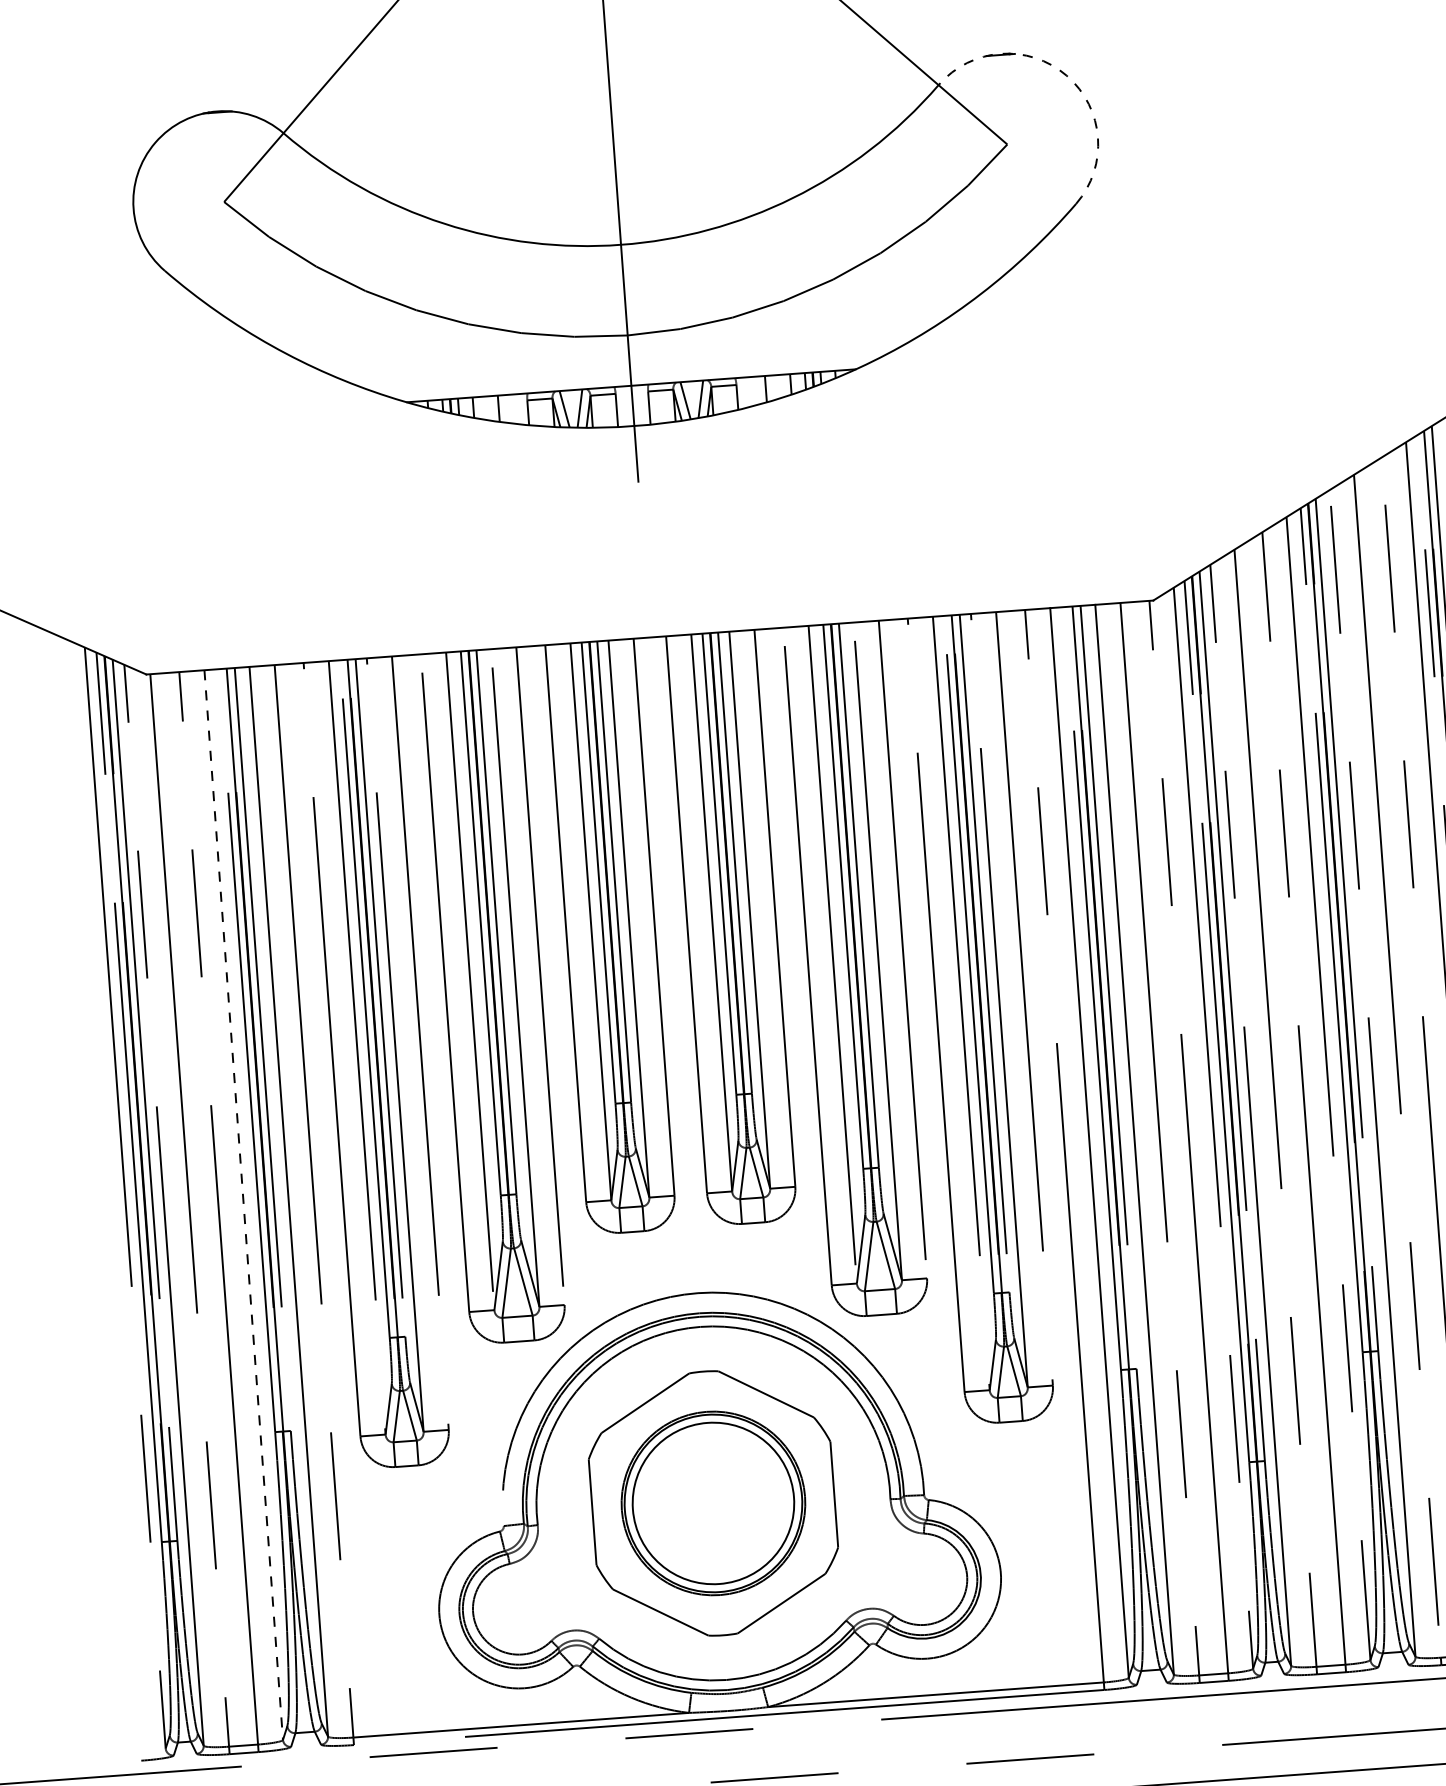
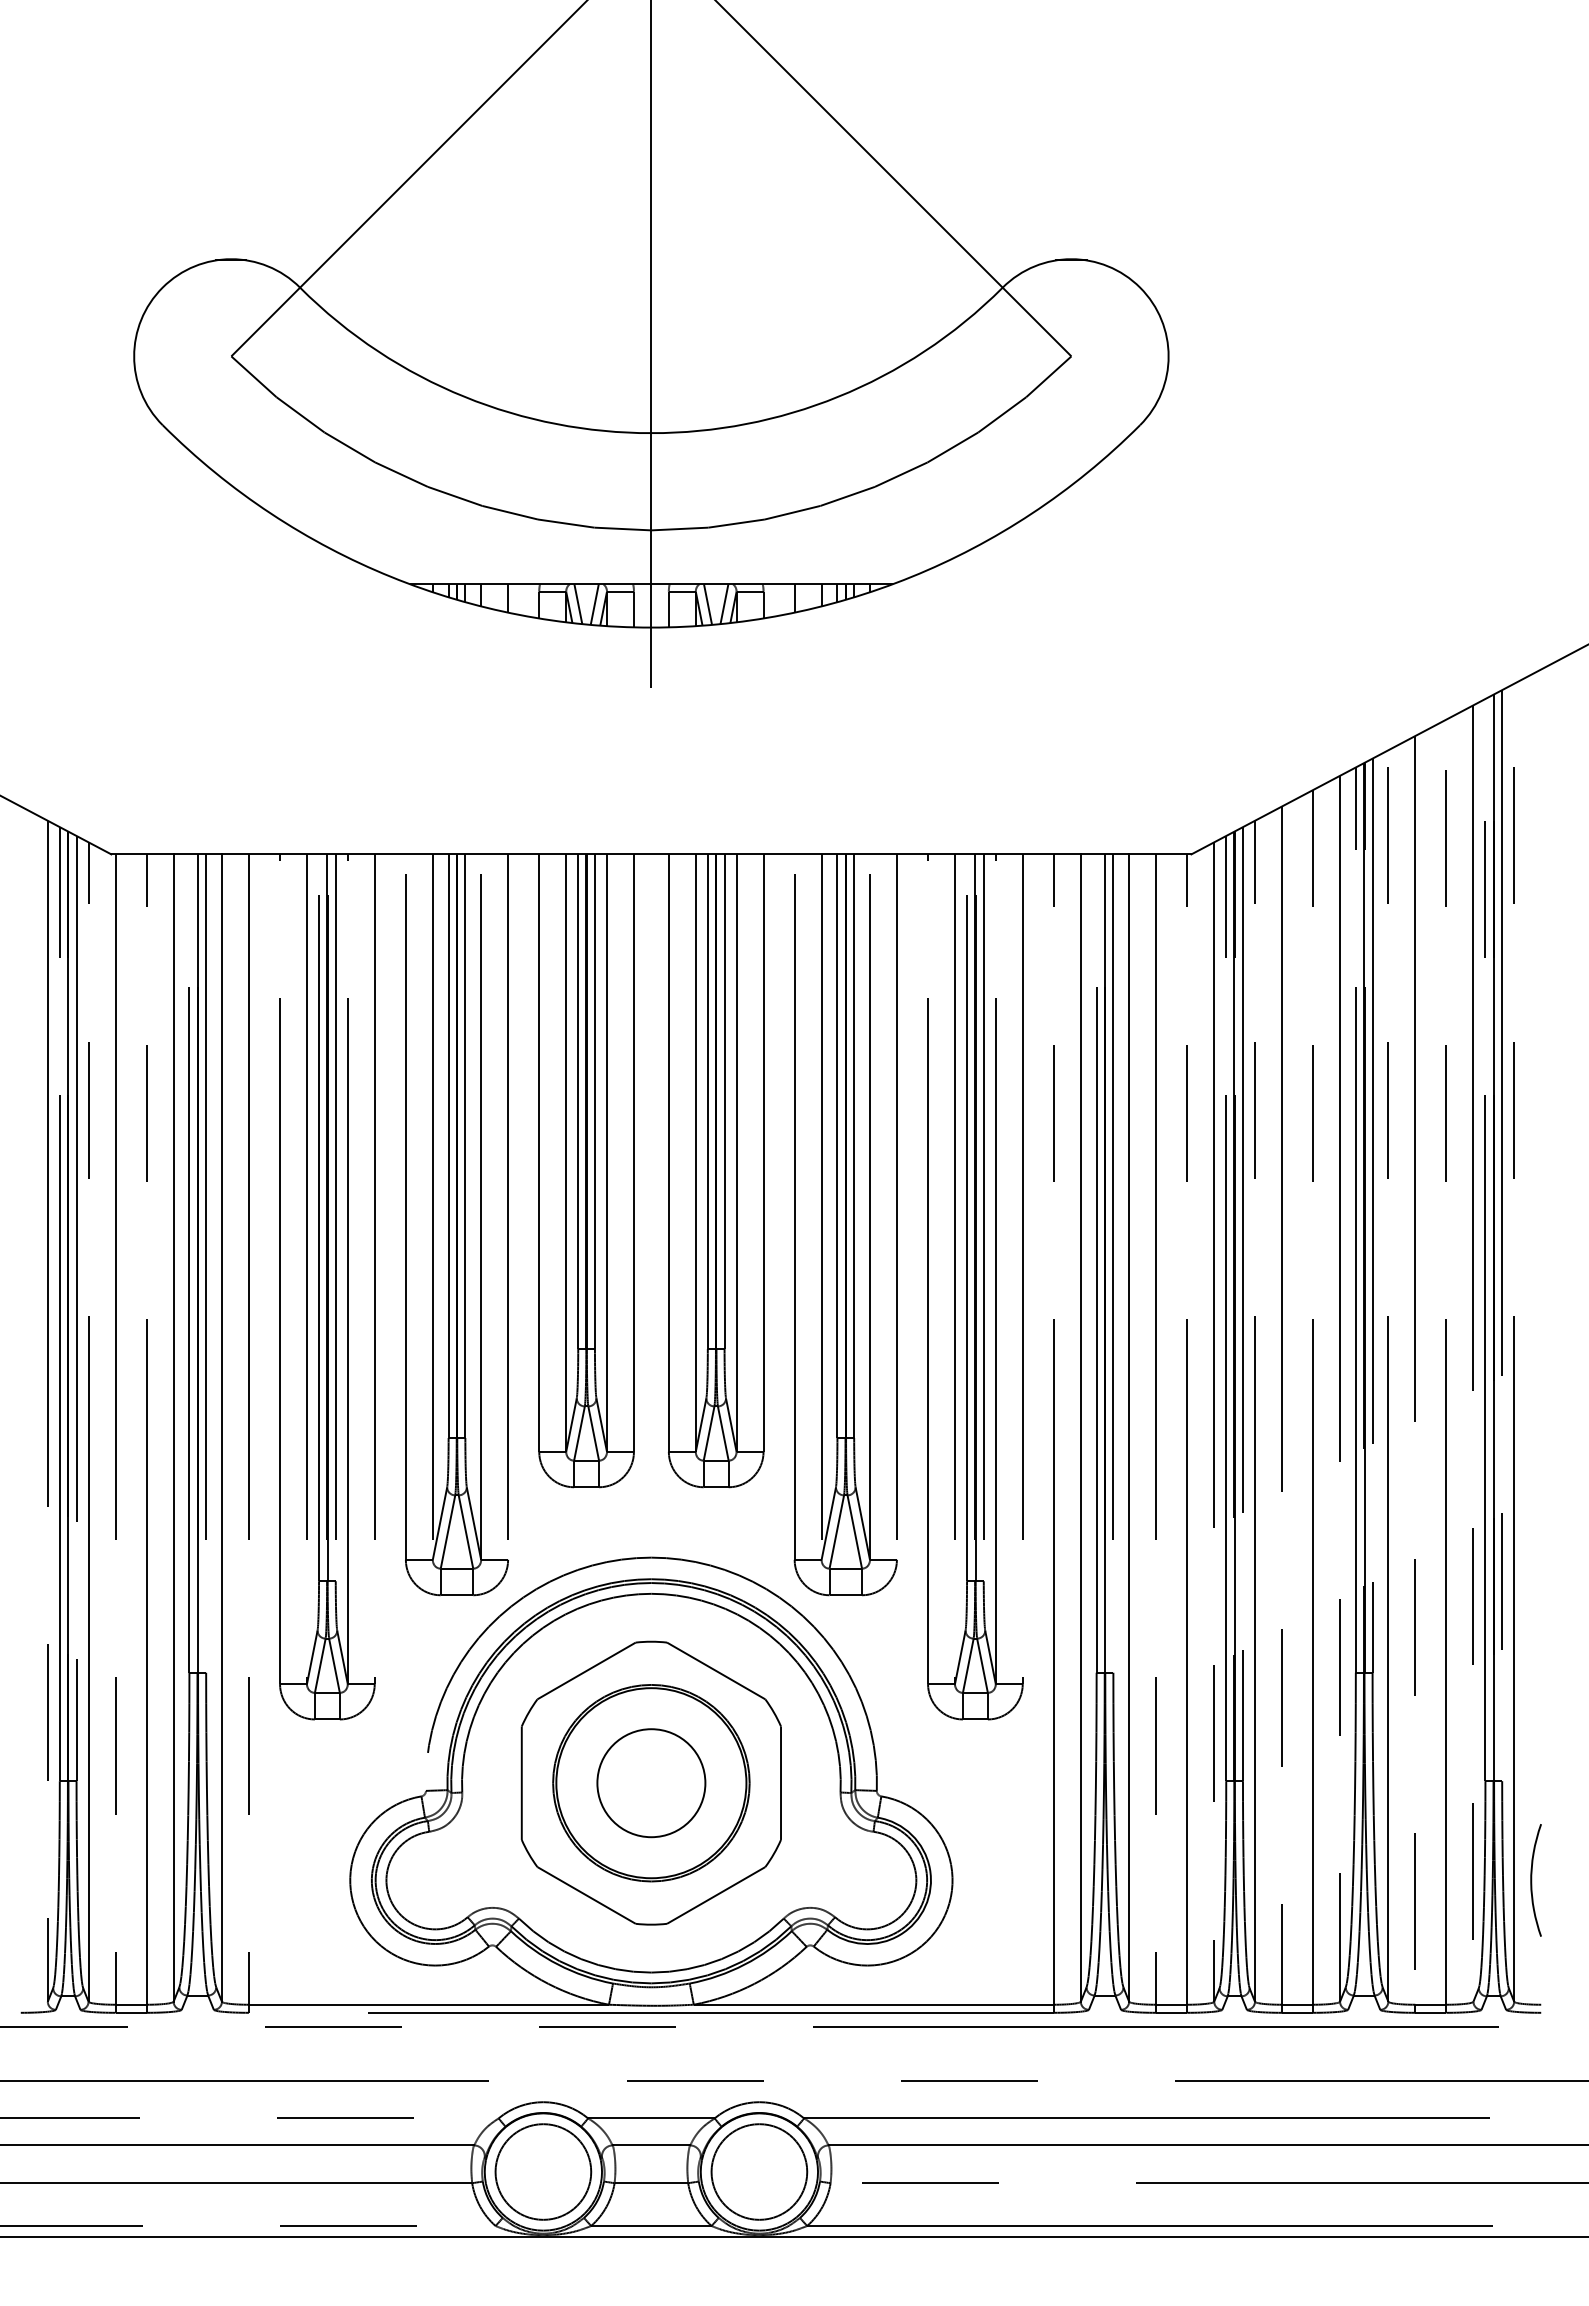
arc: (1067, 75) -> (1140, 287), dashed -> solid
line: (243, 1205) -> (173, 1428), dashed -> solid
circle: (713, 1503) -> (651, 1783), size x0.62

